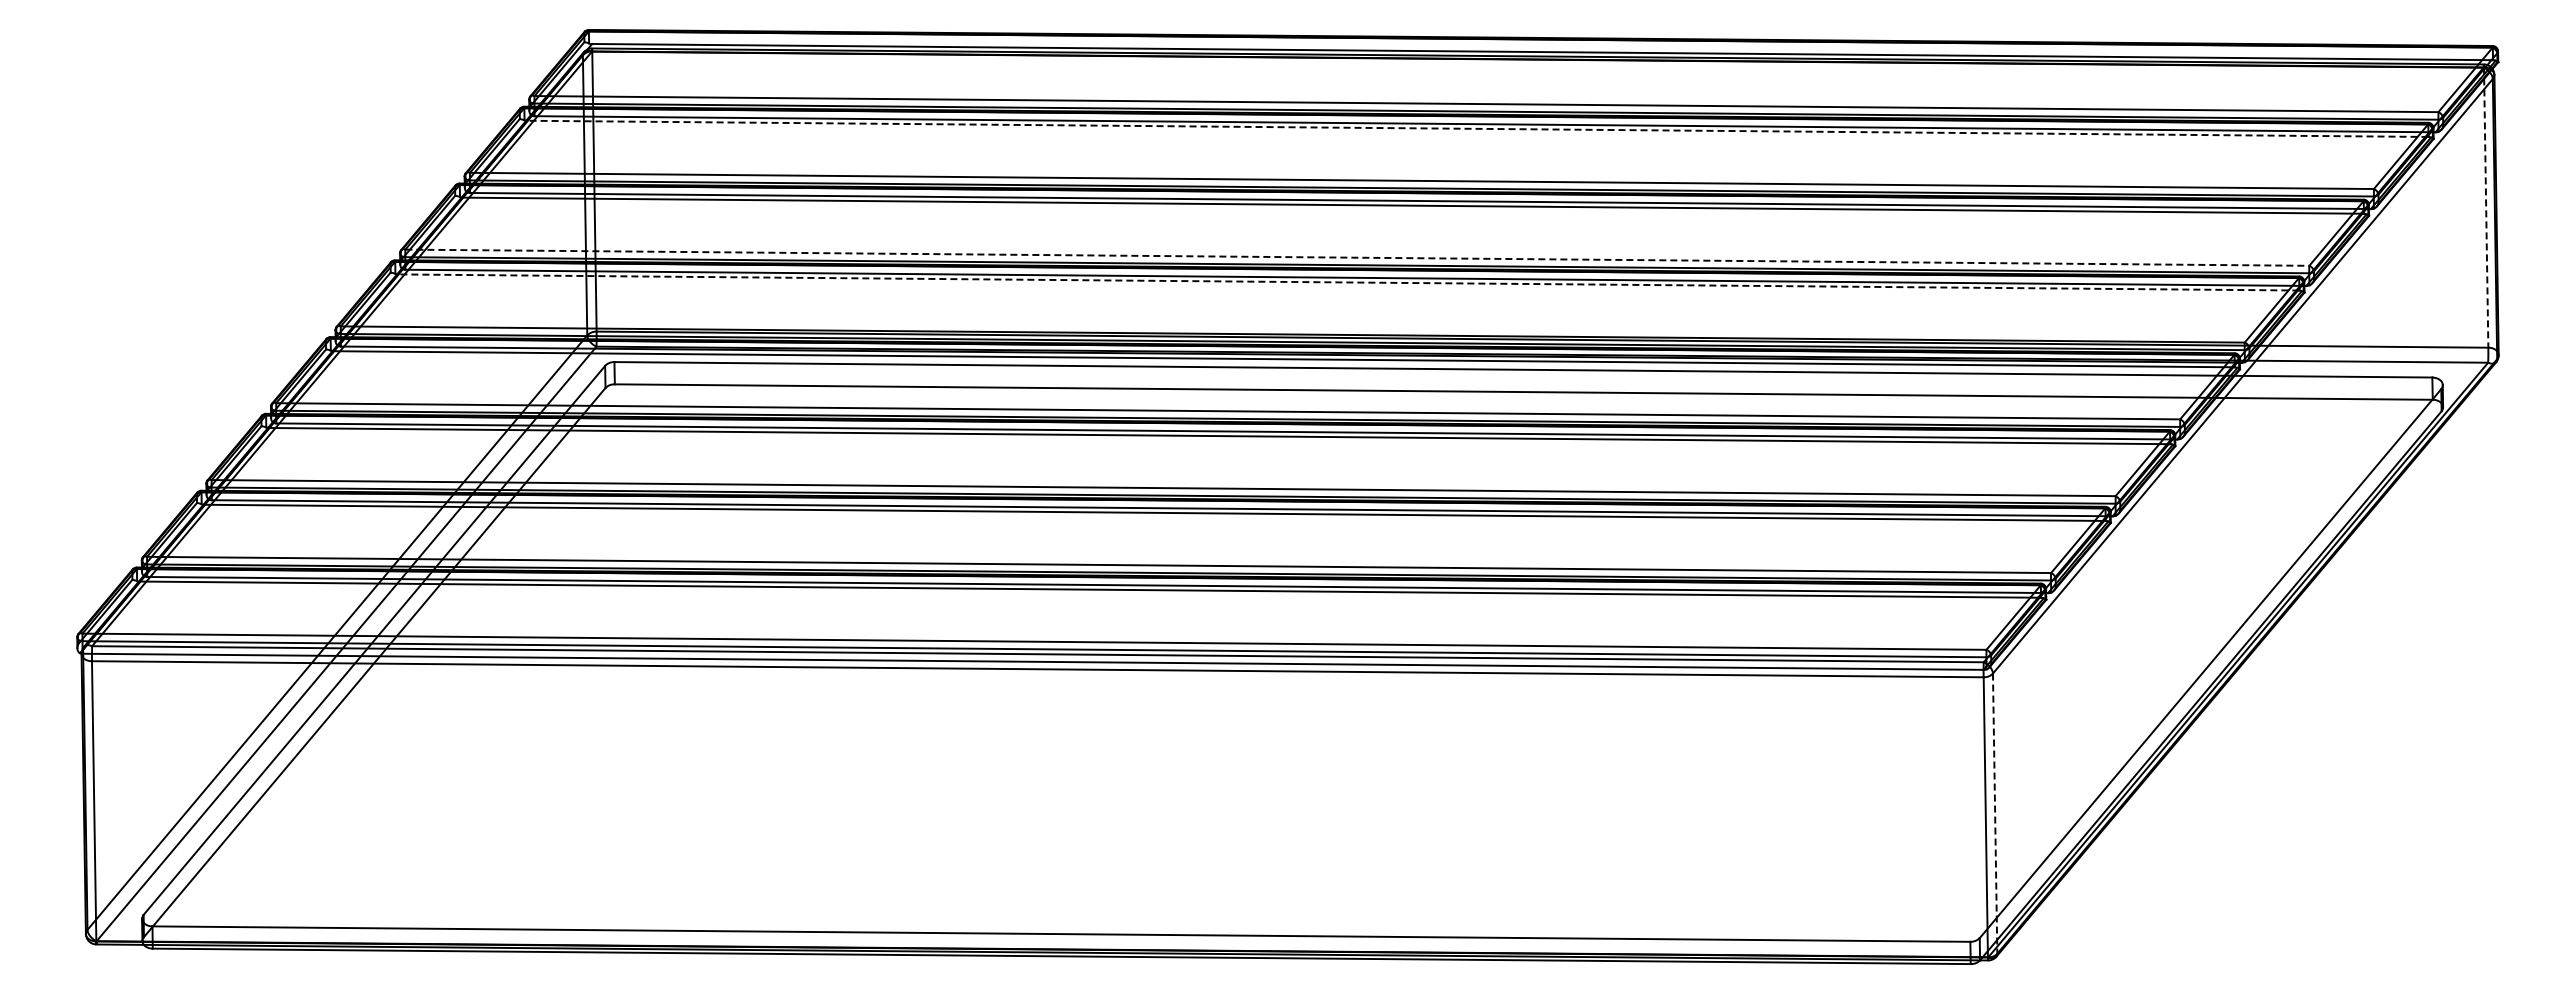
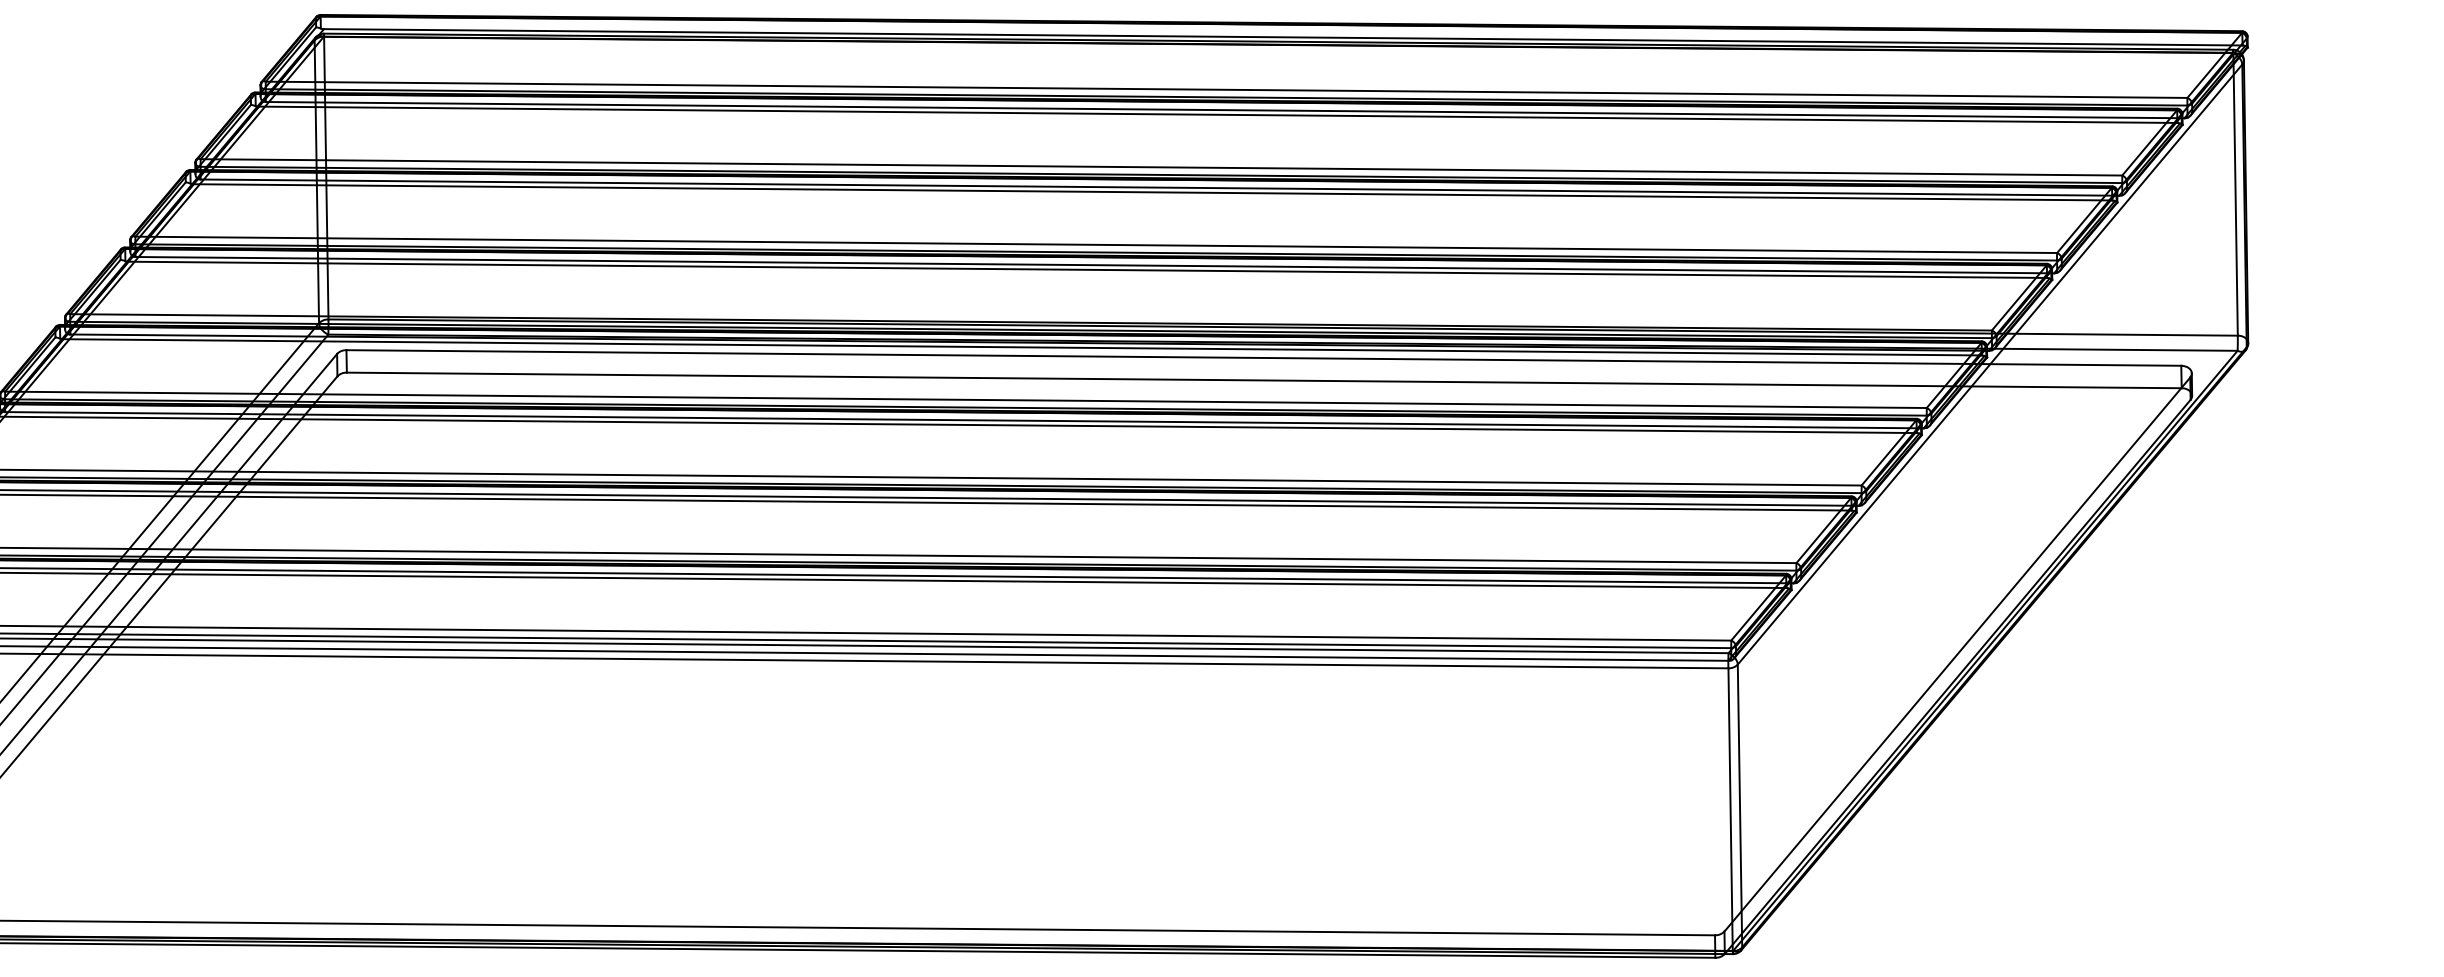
line: (1477, 128) -> (1217, 114), dashed -> solid
line: (2486, 208) -> (2235, 195), dashed -> solid
line: (1357, 257) -> (1096, 244), dashed -> solid
line: (1348, 282) -> (1087, 269), dashed -> solid
line: (1995, 814) -> (1740, 806), dashed -> solid

